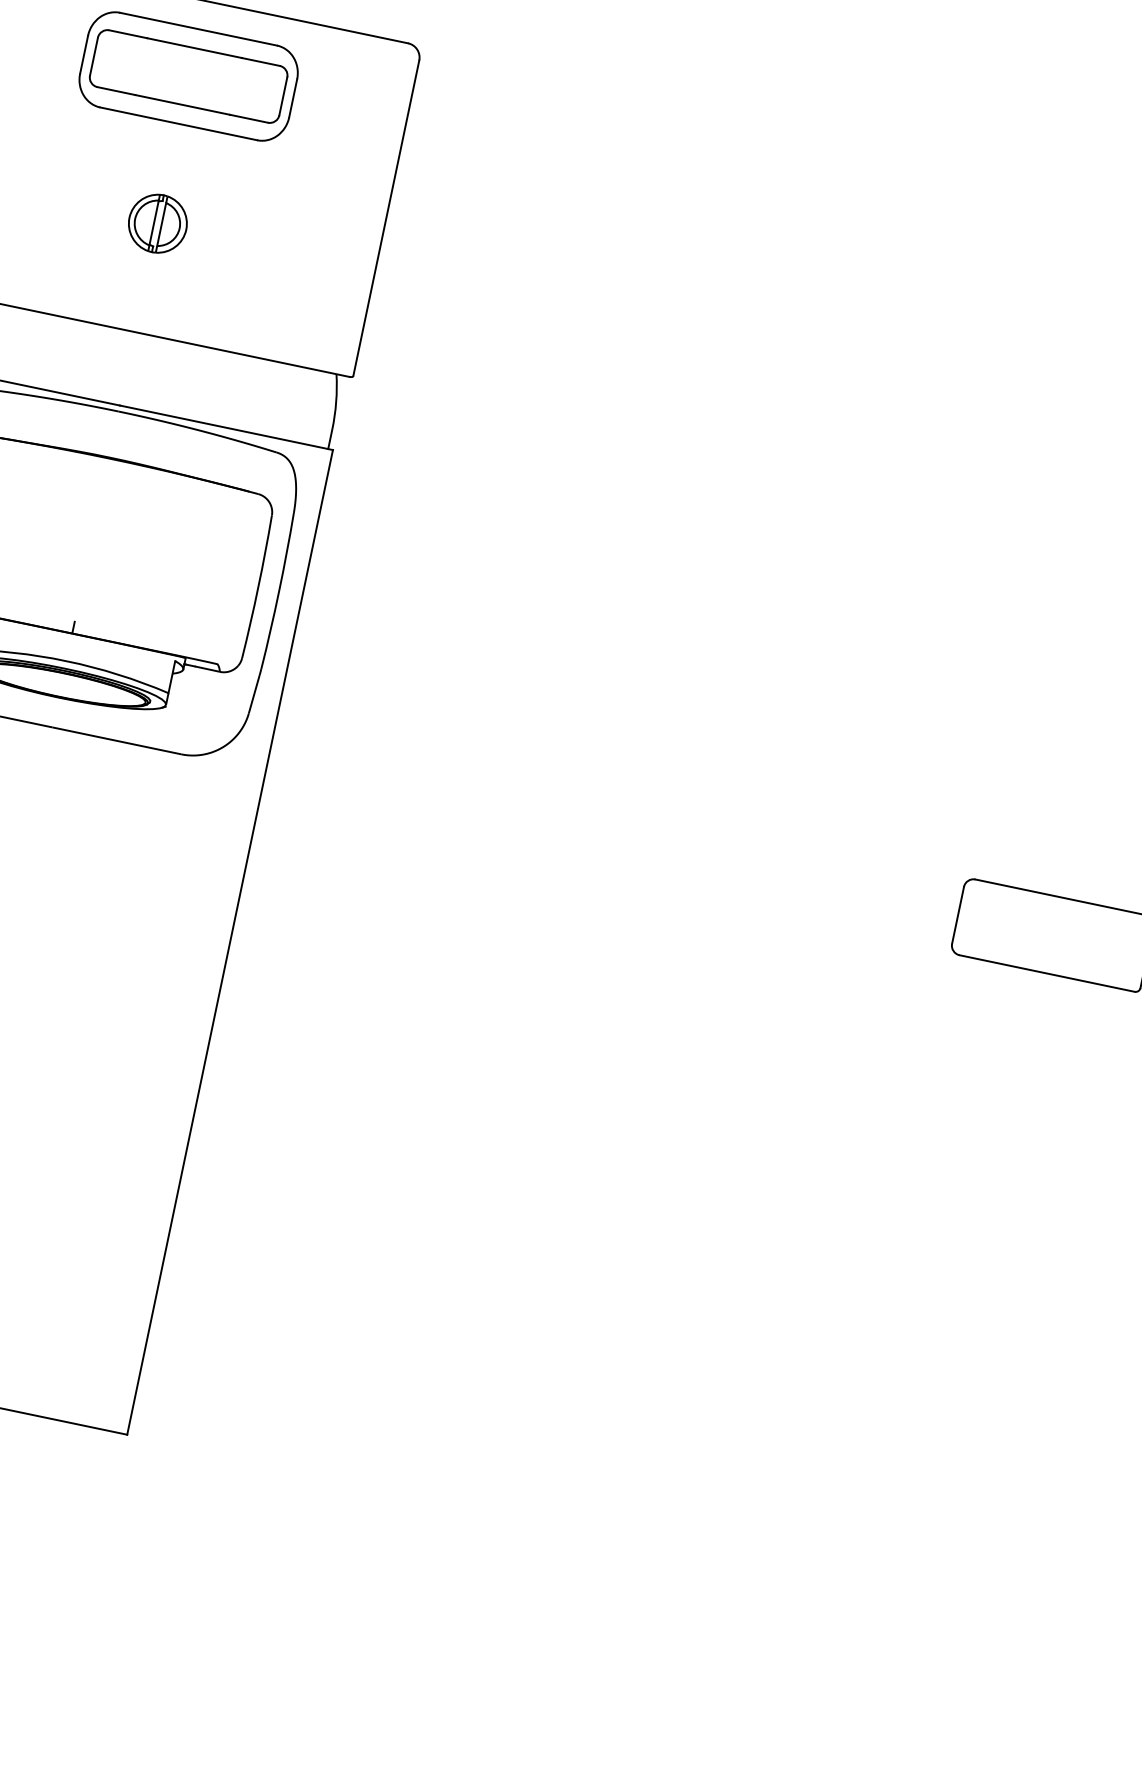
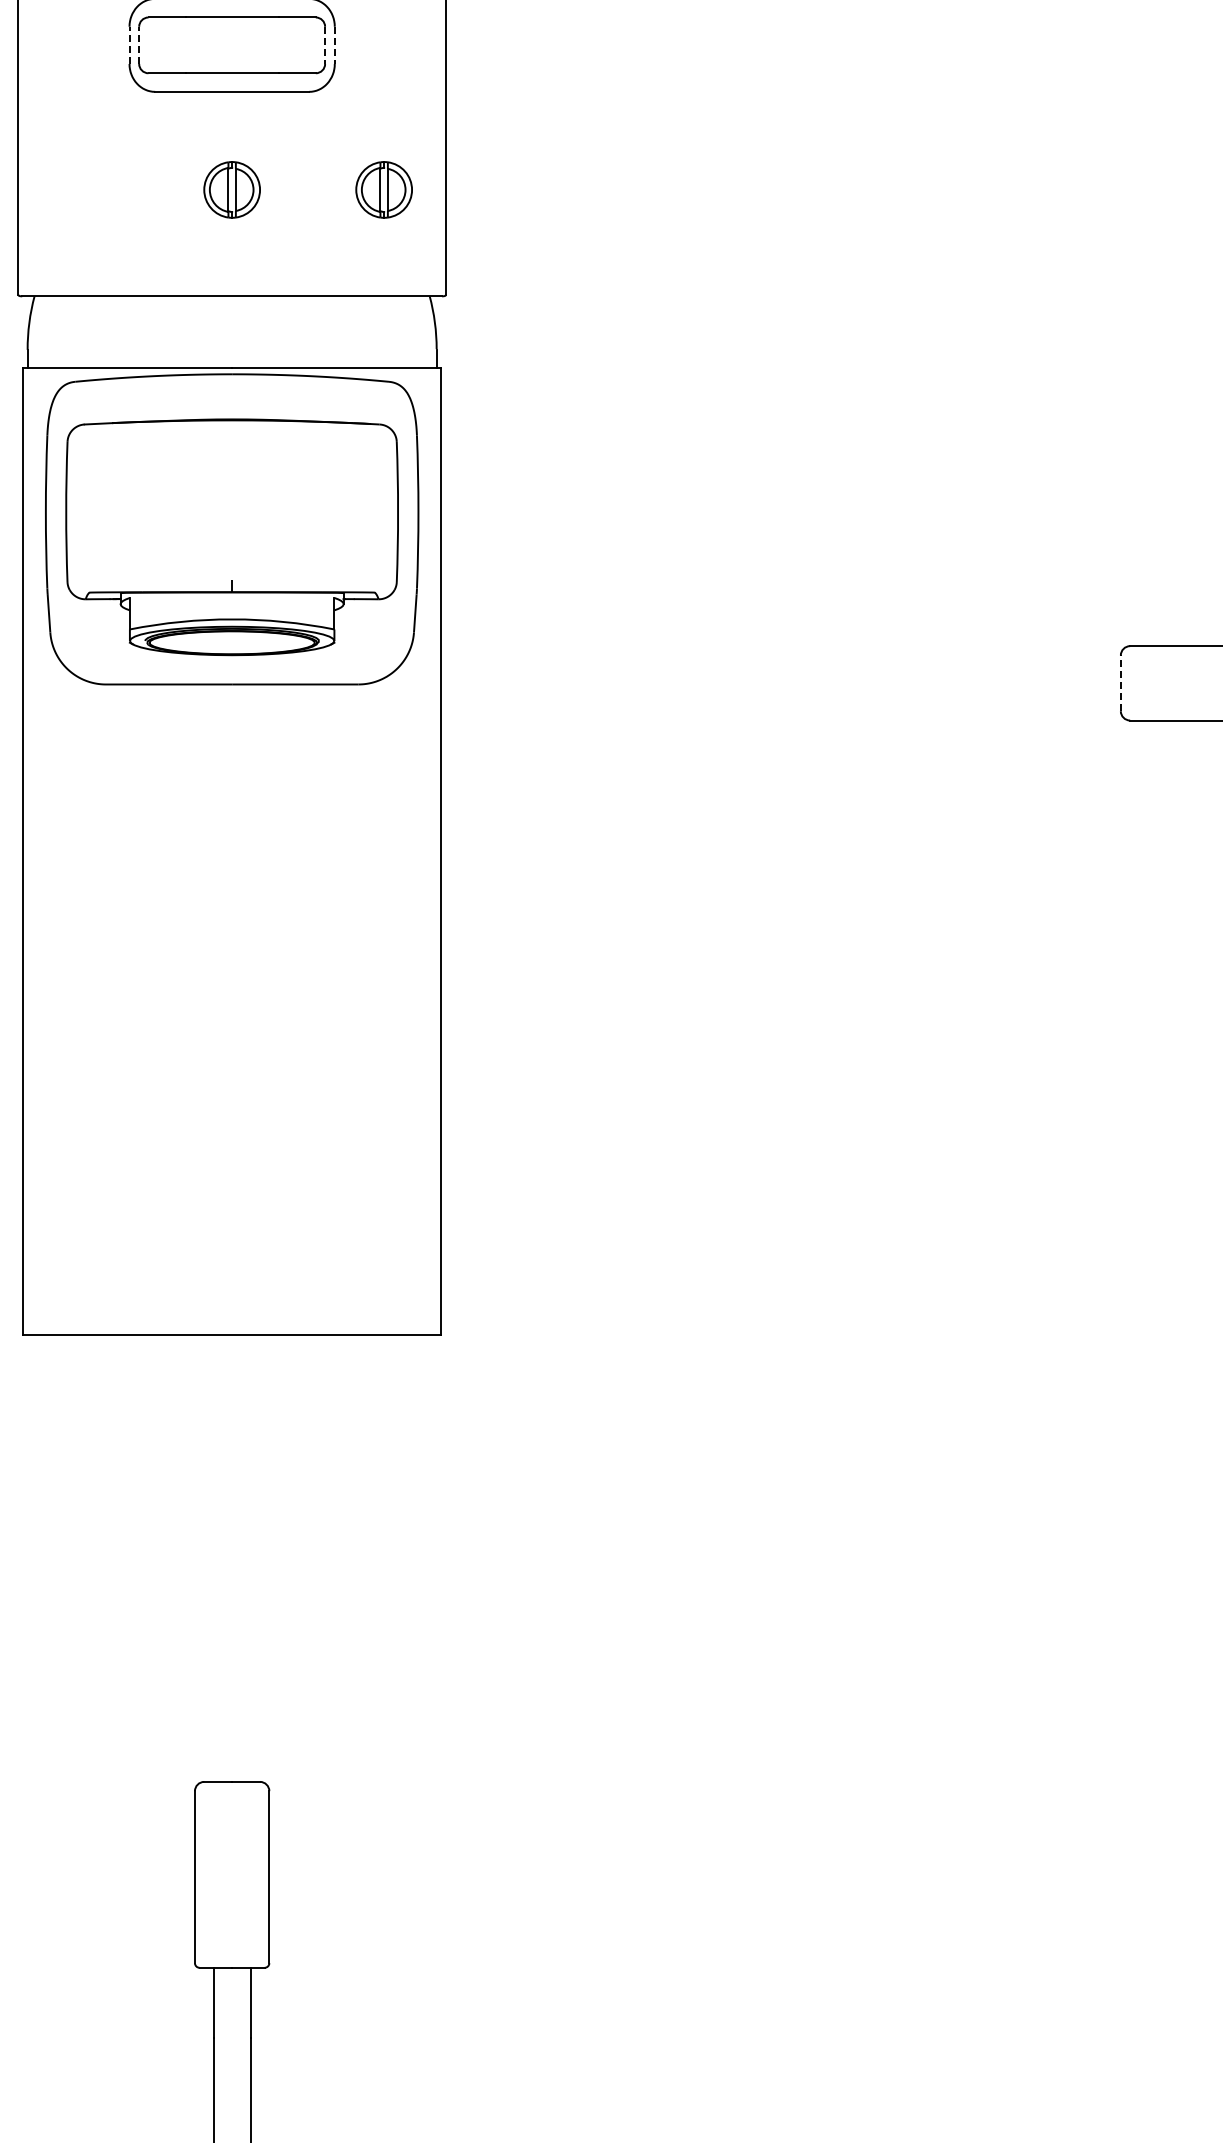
line: (84, 54) -> (129, 45), solid -> dashed
line: (94, 56) -> (139, 45), solid -> dashed
line: (283, 96) -> (325, 45), solid -> dashed
line: (292, 98) -> (334, 45), solid -> dashed
part: (312, 255) -> (383, 189), added
line: (957, 915) -> (1120, 683), solid -> dashed

